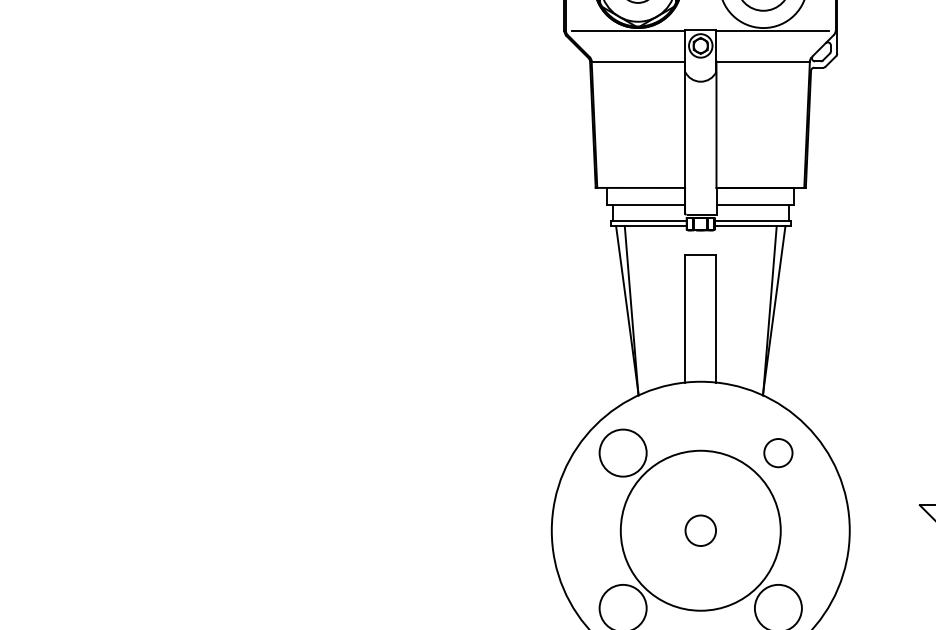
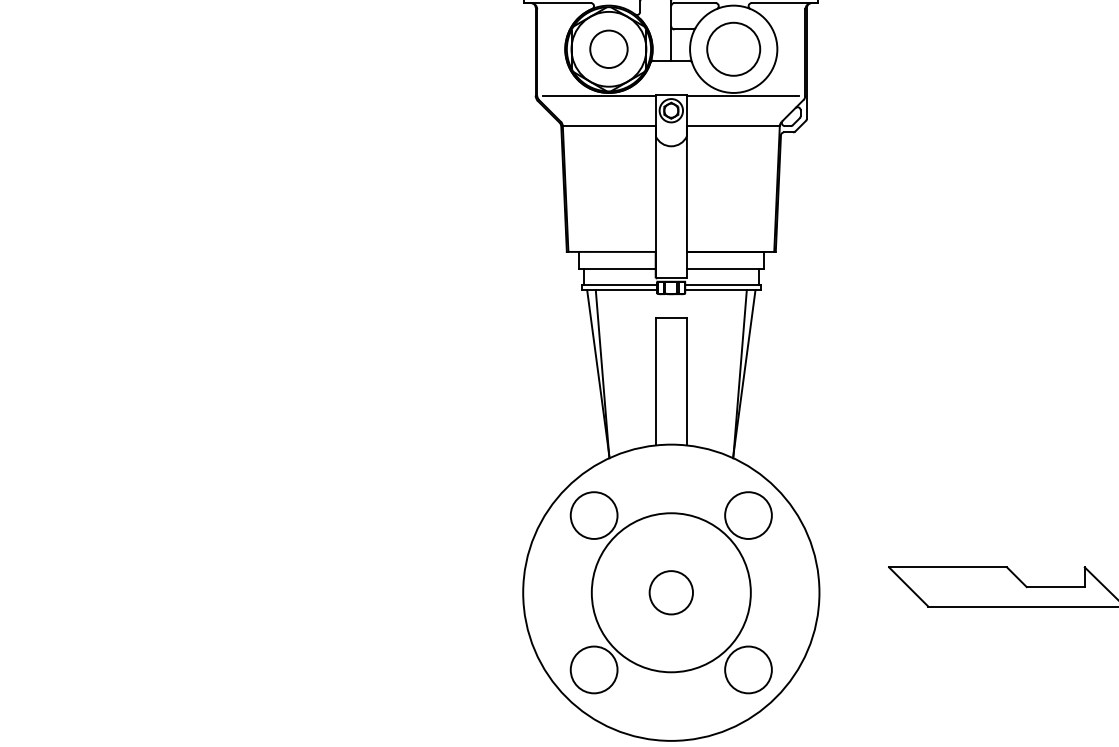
circle: (778, 453) -> (748, 515), size x1.67
circle: (700, 530) -> (671, 592), size x1.43

